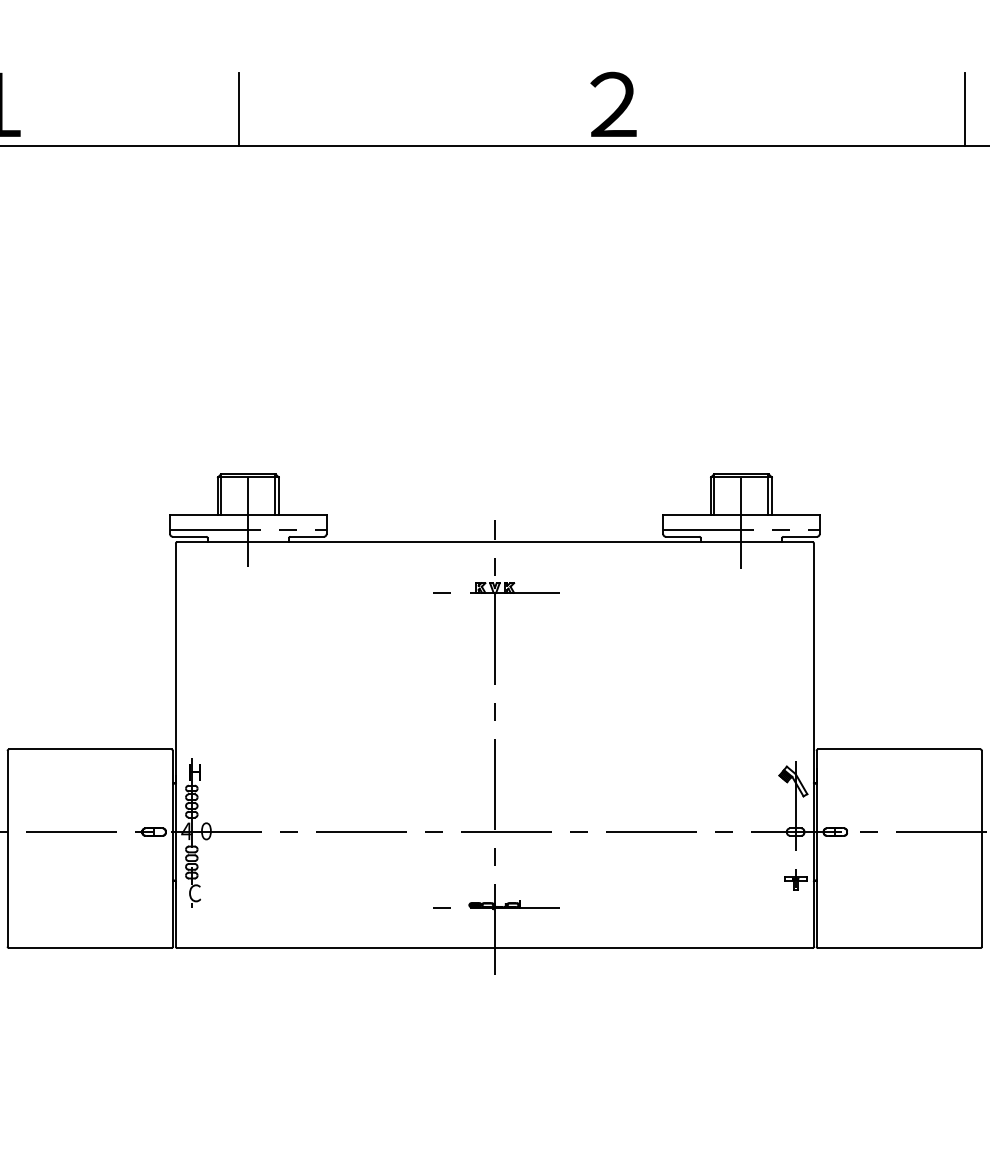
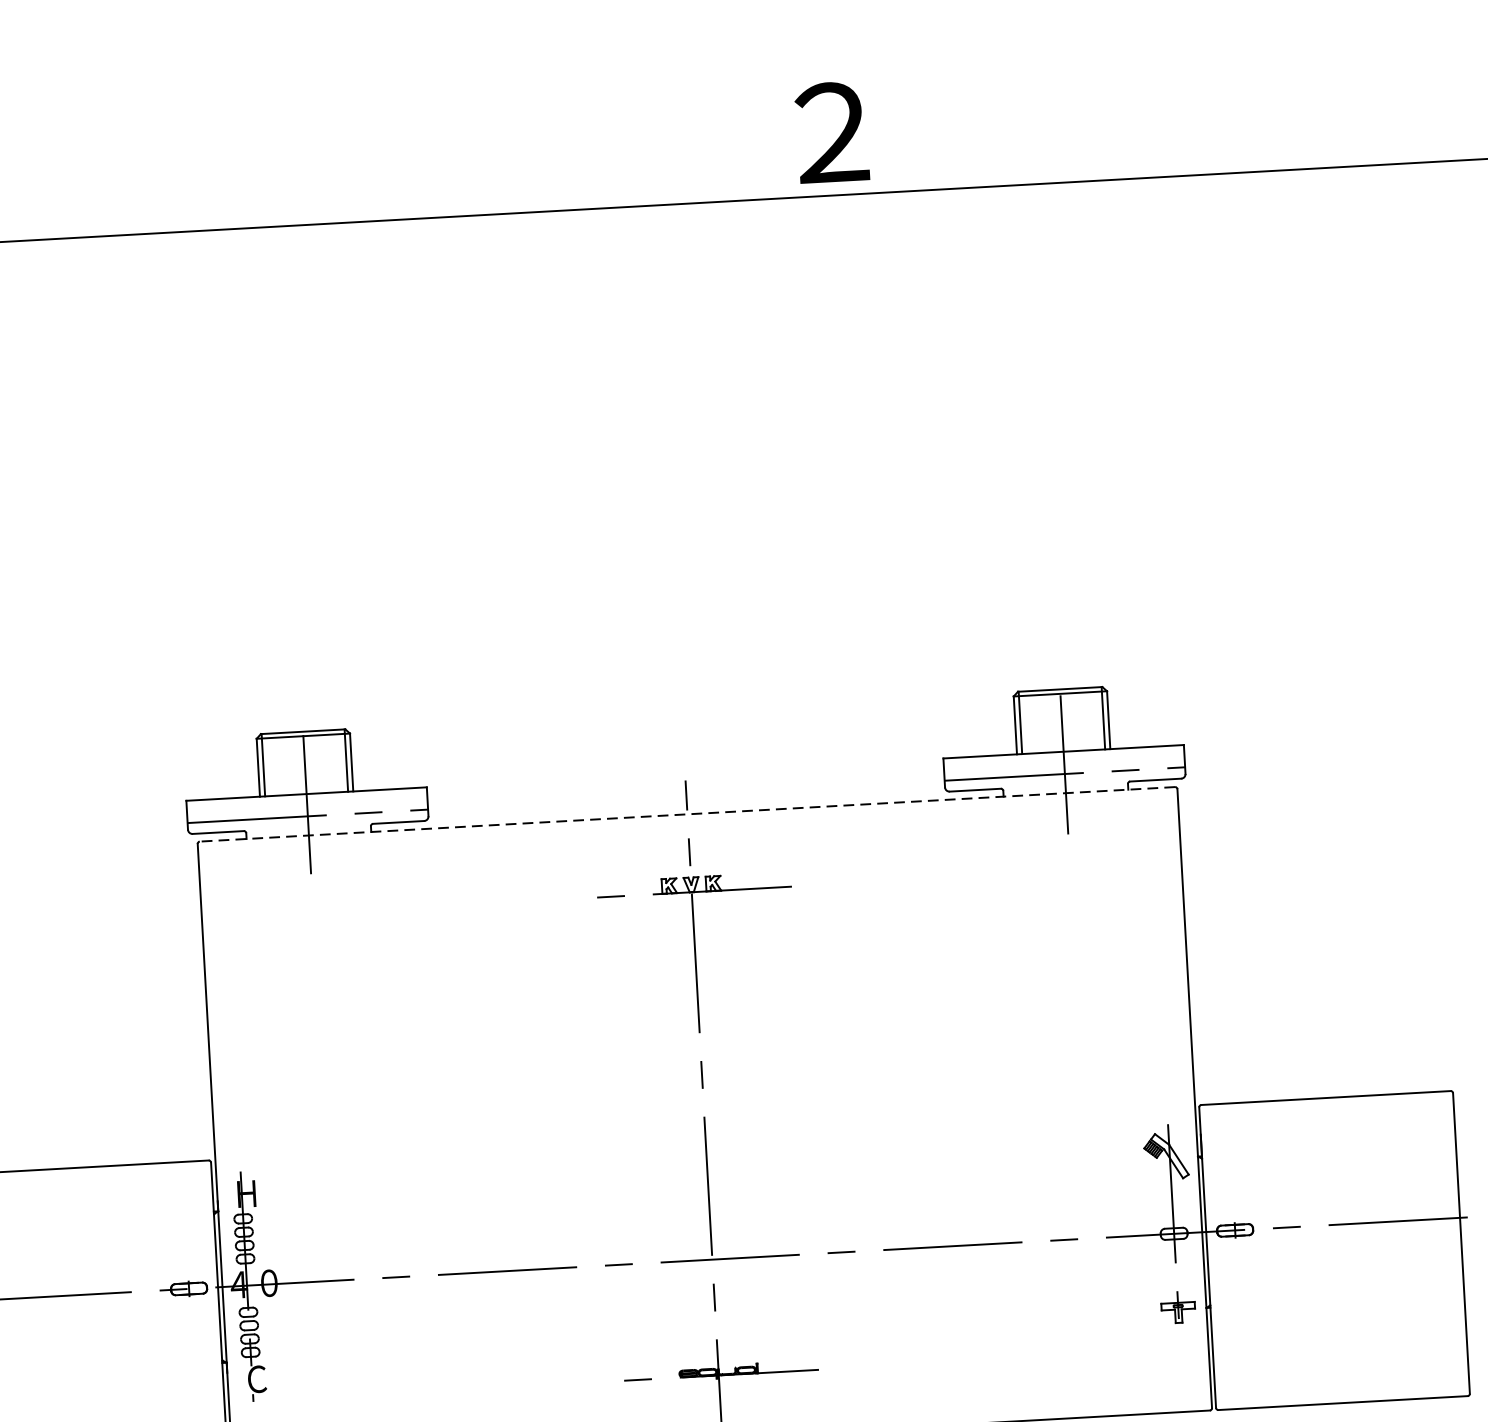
line: (239, 109) -> (258, 172), removed
line: (964, 109) -> (1371, 109), removed
line: (494, 542) -> (686, 815), solid -> dashed

